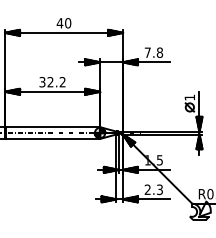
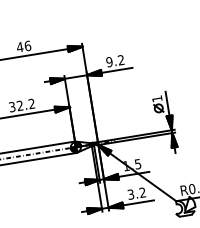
text: (68, 23) -> (28, 46), 40 -> 46
text: (153, 52) -> (114, 60), 7.8 -> 9.2
text: (153, 190) -> (136, 194), 2.3 -> 3.2

